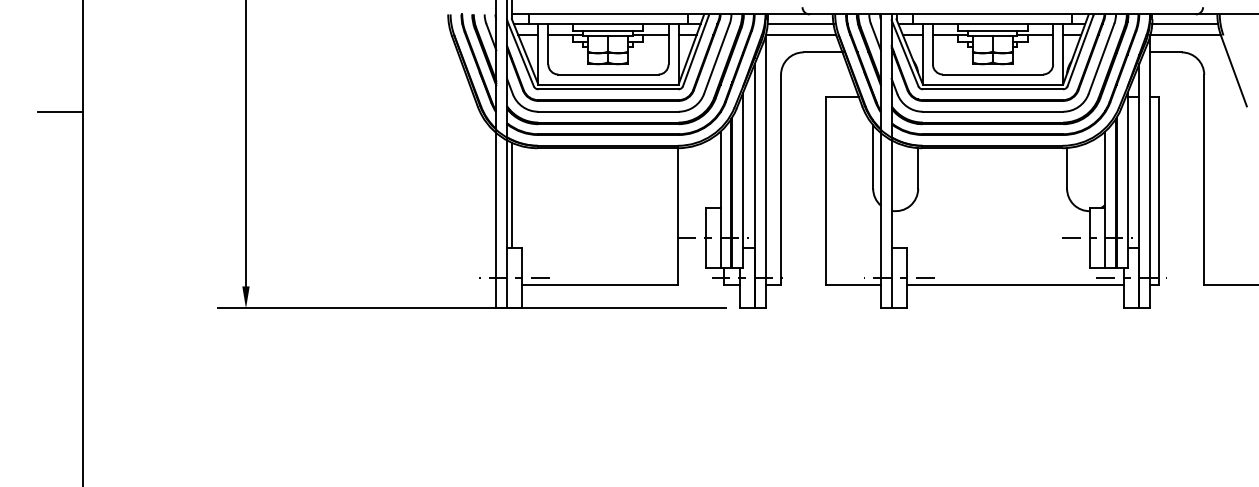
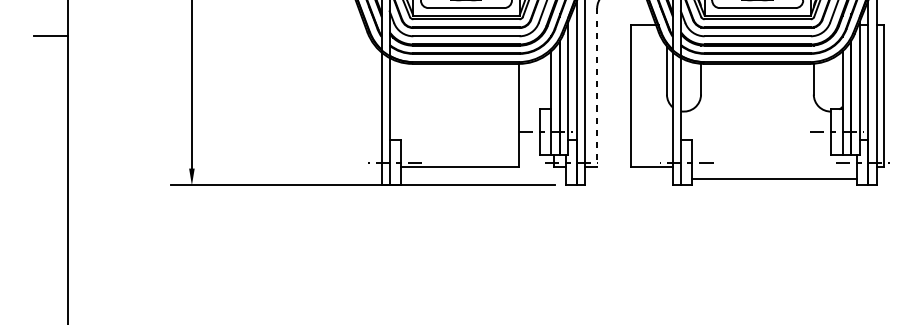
line: (781, 179) -> (597, 87), solid -> dashed
line: (511, 195) -> (393, 99), removed
line: (1015, 284) -> (774, 178), moved

